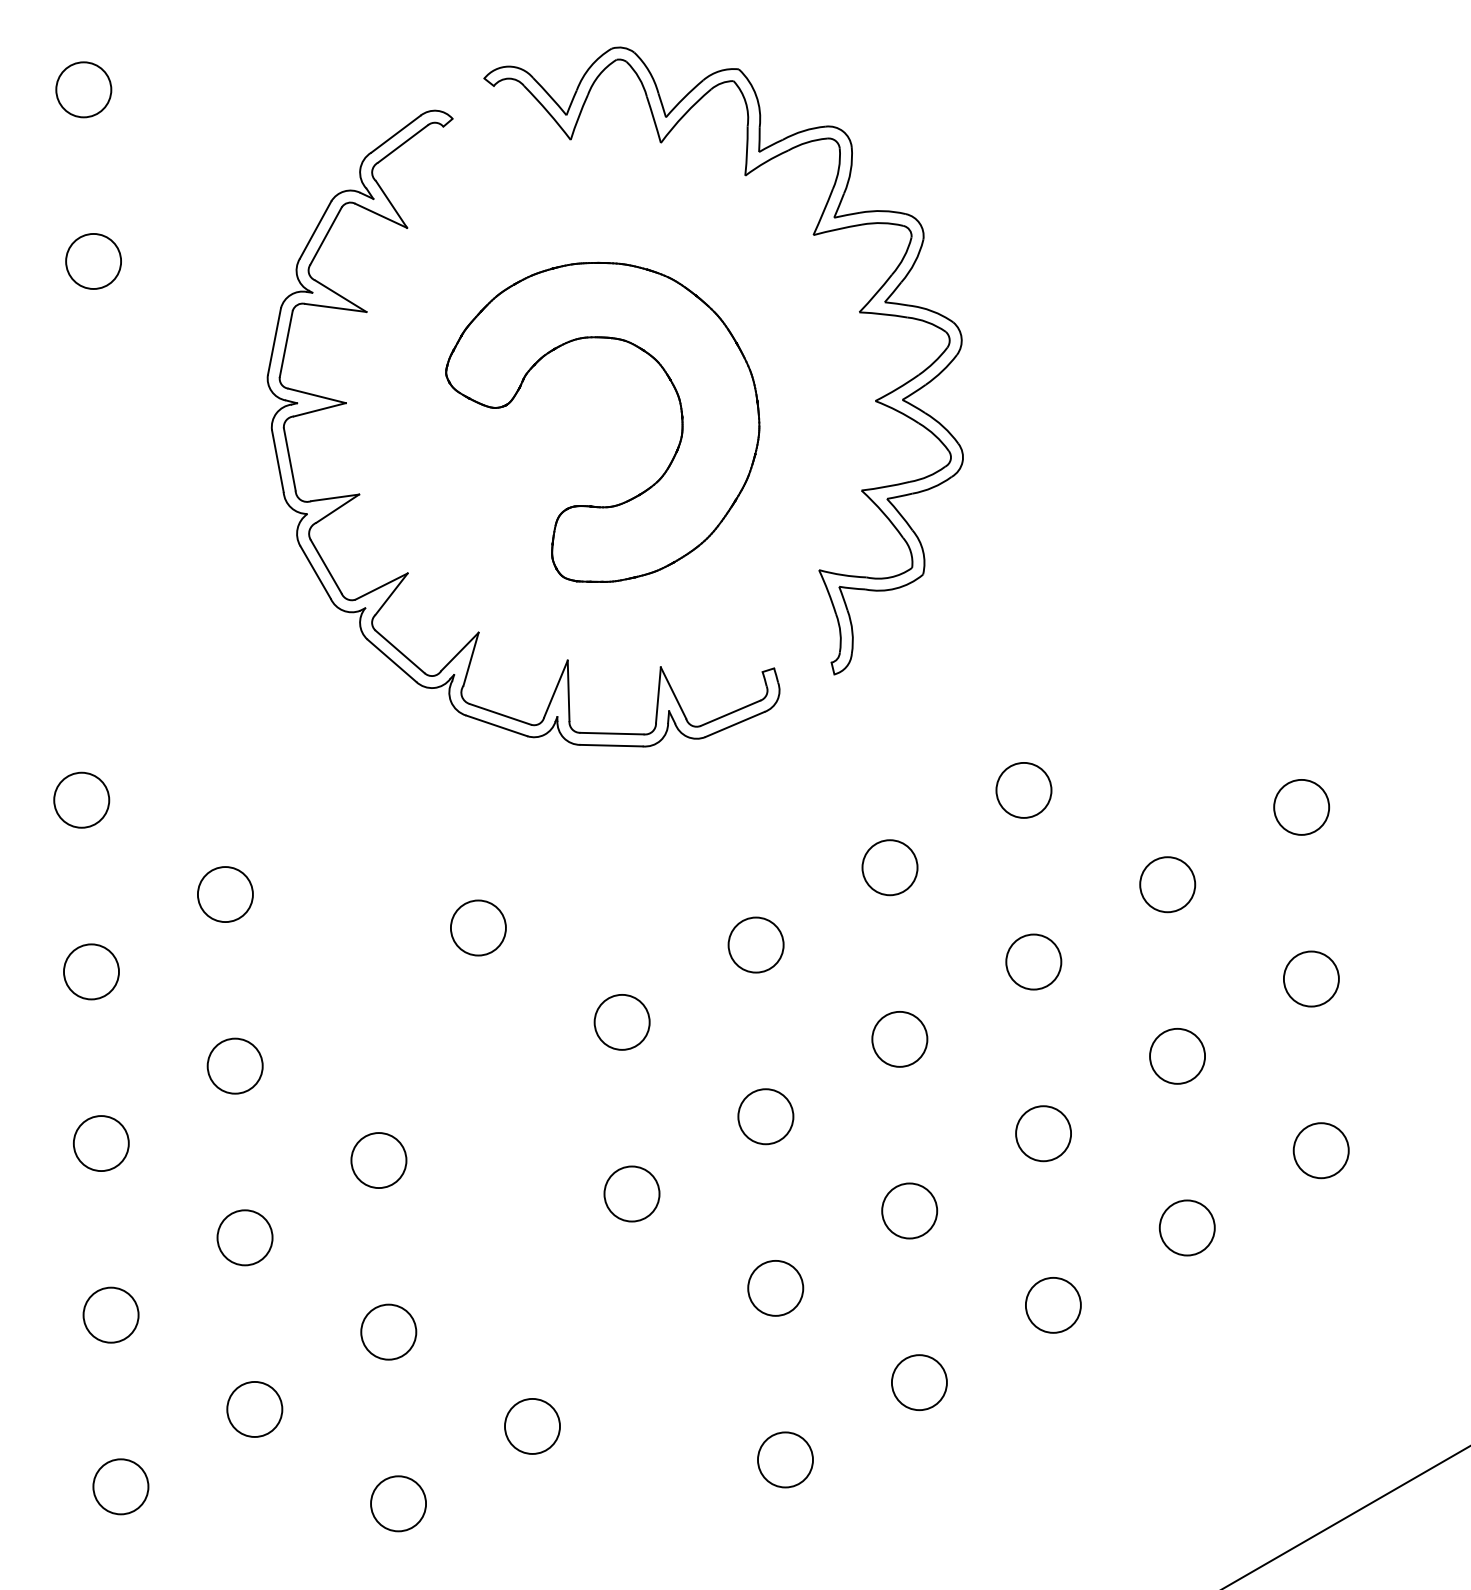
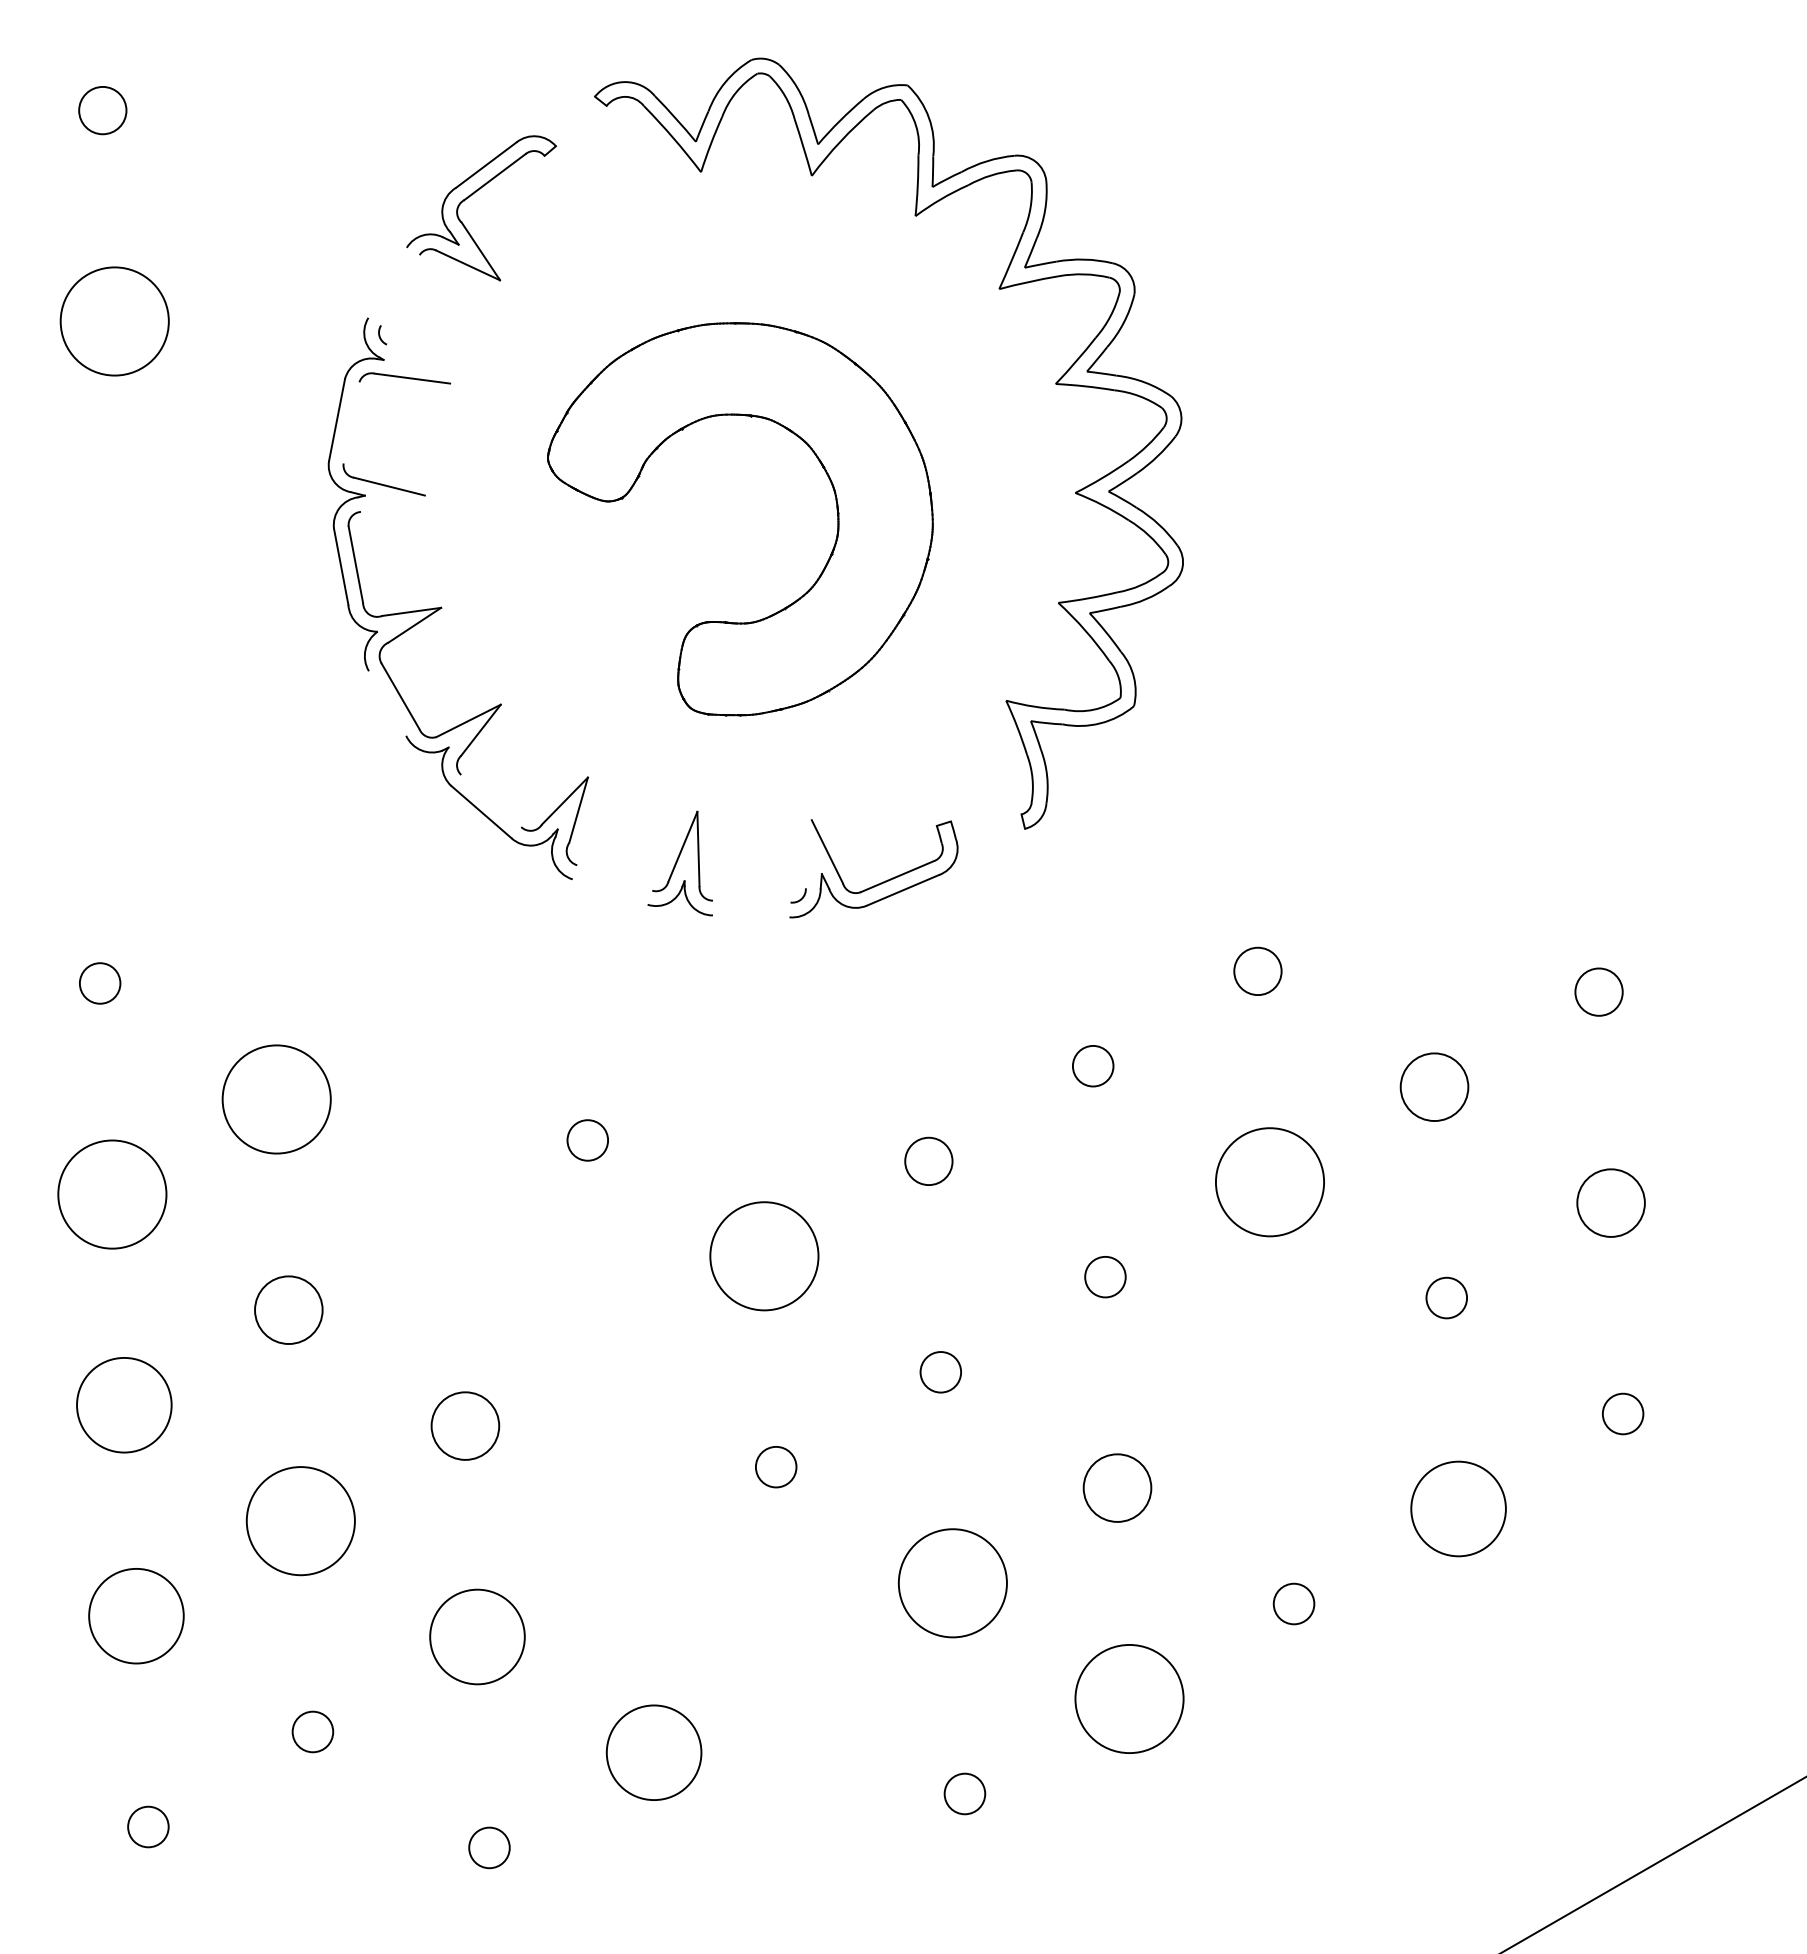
circle: (83, 89) -> (102, 110), size x0.7
line: (315, 229) -> (387, 282), removed
line: (326, 236) -> (400, 290), removed
circle: (93, 261) -> (114, 321), size x1.6
line: (340, 295) -> (418, 363), removed
line: (286, 343) -> (351, 422), removed
line: (319, 409) -> (392, 503), removed
line: (315, 572) -> (387, 703), removed
line: (400, 652) -> (491, 801), removed
line: (658, 695) -> (808, 854), removed
line: (500, 714) -> (614, 877), removed
line: (496, 725) -> (609, 891), removed
line: (611, 733) -> (751, 901), removed
line: (610, 745) -> (750, 916), removed
circle: (1023, 790) -> (1257, 971), size x0.7
circle: (81, 800) -> (99, 983), size x0.6
circle: (1301, 806) -> (1598, 991), size x0.7
circle: (889, 867) -> (1092, 1065), size x0.6
circle: (225, 893) -> (276, 1098), size x1.6
circle: (478, 928) -> (587, 1140), size x0.6
circle: (755, 945) -> (928, 1161), size x0.7
circle: (1033, 962) -> (1269, 1182), size x1.6
circle: (90, 971) -> (111, 1193), size x1.6
circle: (621, 1022) -> (763, 1256), size x1.6
circle: (899, 1038) -> (1105, 1276), size x0.6
circle: (1177, 1055) -> (1446, 1297), size x0.6
circle: (765, 1116) -> (940, 1372), size x0.6
circle: (1043, 1133) -> (1281, 1392), removed
circle: (101, 1143) -> (124, 1405), size x1.4
circle: (1320, 1150) -> (1622, 1413), size x0.6
circle: (631, 1193) -> (775, 1466), size x0.6
circle: (1187, 1227) -> (1458, 1508), size x1.4
circle: (244, 1237) -> (300, 1520), size x1.6
circle: (775, 1287) -> (952, 1582), size x1.6
circle: (1052, 1304) -> (1293, 1603), size x0.6
circle: (110, 1314) -> (135, 1615), size x1.4
circle: (388, 1331) -> (477, 1636), size x1.4
circle: (919, 1382) -> (1129, 1698), size x1.6
circle: (254, 1409) -> (312, 1731), size x0.6
circle: (532, 1426) -> (653, 1752), size x1.4
circle: (785, 1459) -> (964, 1793), size x0.6
circle: (121, 1486) -> (148, 1826), size x0.6
circle: (398, 1503) -> (489, 1847), size x0.6

